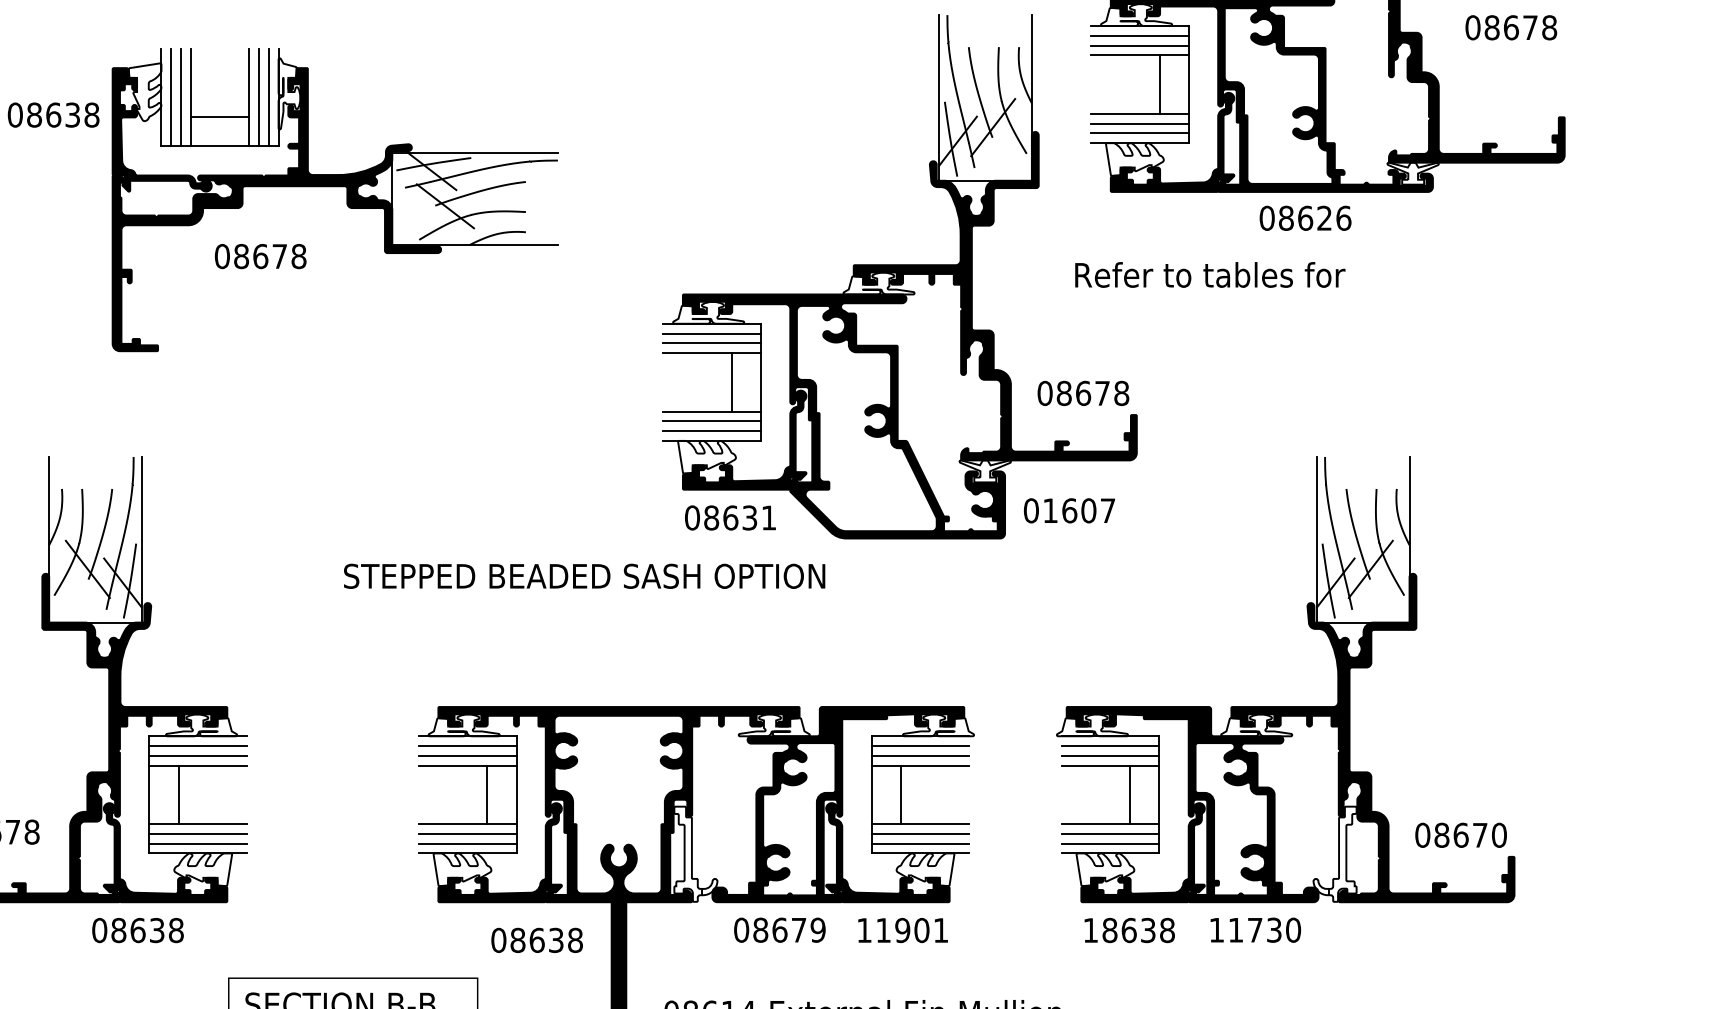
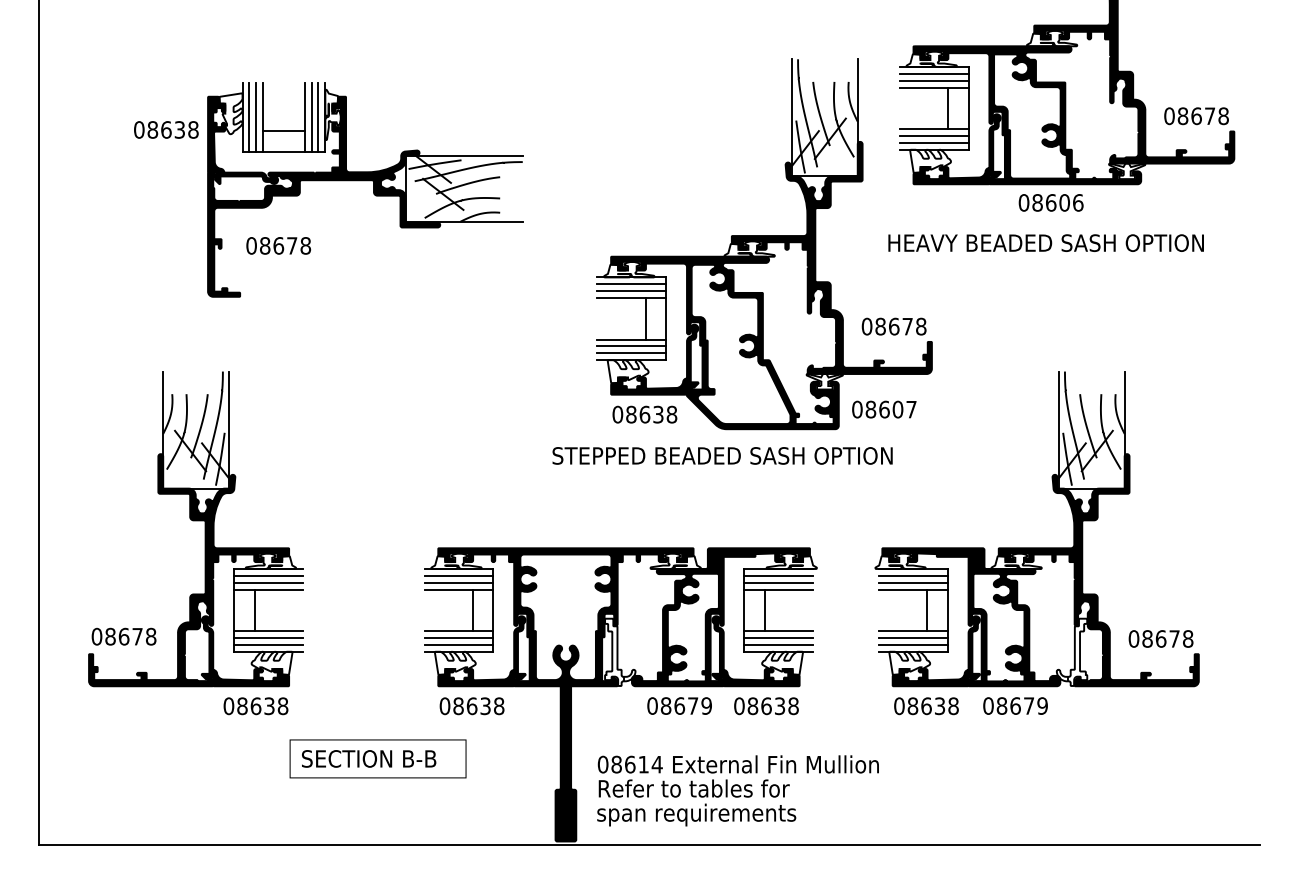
text: (1511, 28) -> (1196, 116), moved
text: (1324, 217) -> (1064, 202), 08626 -> 08606
text: (260, 255) -> (278, 245), moved
text: (1298, 274) -> (1046, 242), Refer to tables for -> HEAVY BEADED SASH OPTION
text: (1049, 510) -> (870, 409), 01607 -> 08607
text: (768, 517) -> (671, 414), 08631 -> 08638
text: (584, 575) -> (722, 455), moved
text: (1498, 834) -> (1187, 638), 08670 -> 08678
text: (1255, 929) -> (1015, 705), 11730 -> 08679
text: (137, 930) -> (255, 706), moved
text: (902, 930) -> (766, 706), 11901 -> 08638
text: (1090, 930) -> (899, 706), 18638 -> 08638
text: (536, 940) -> (471, 706), moved

